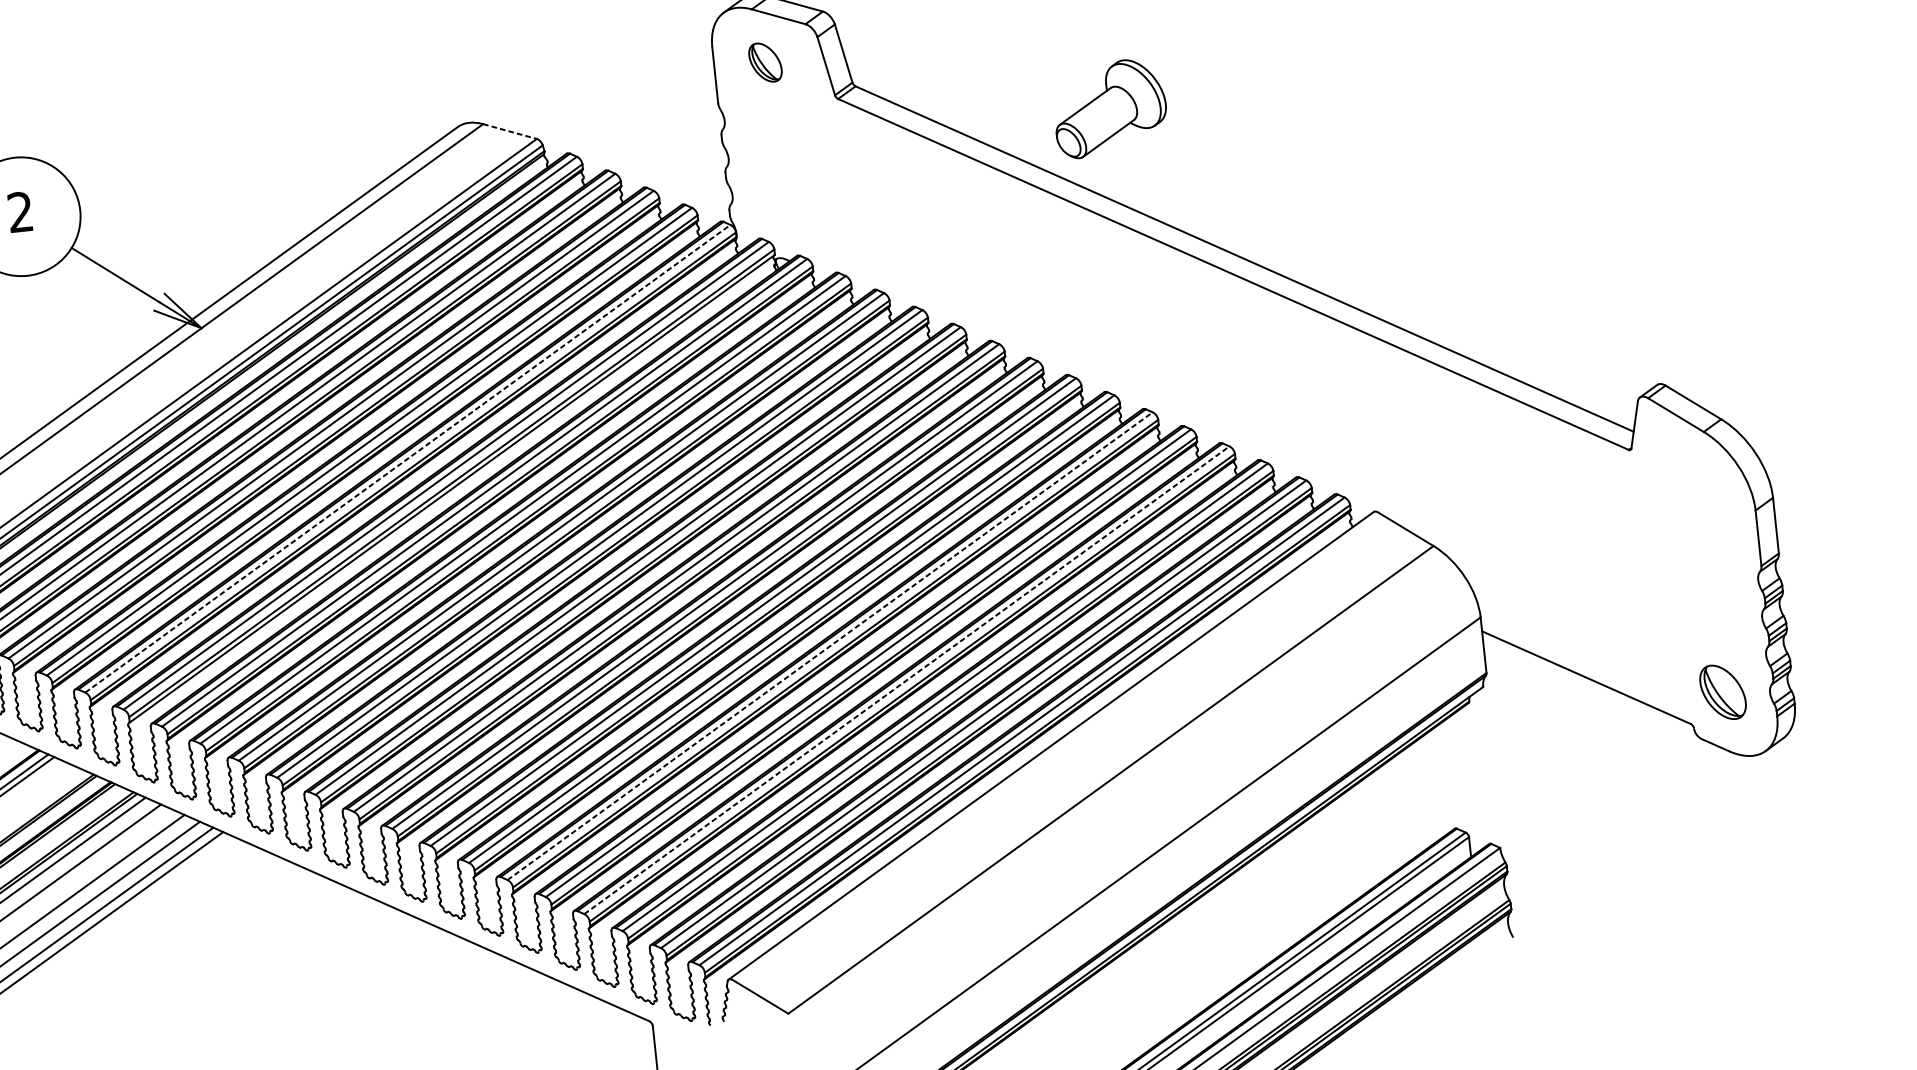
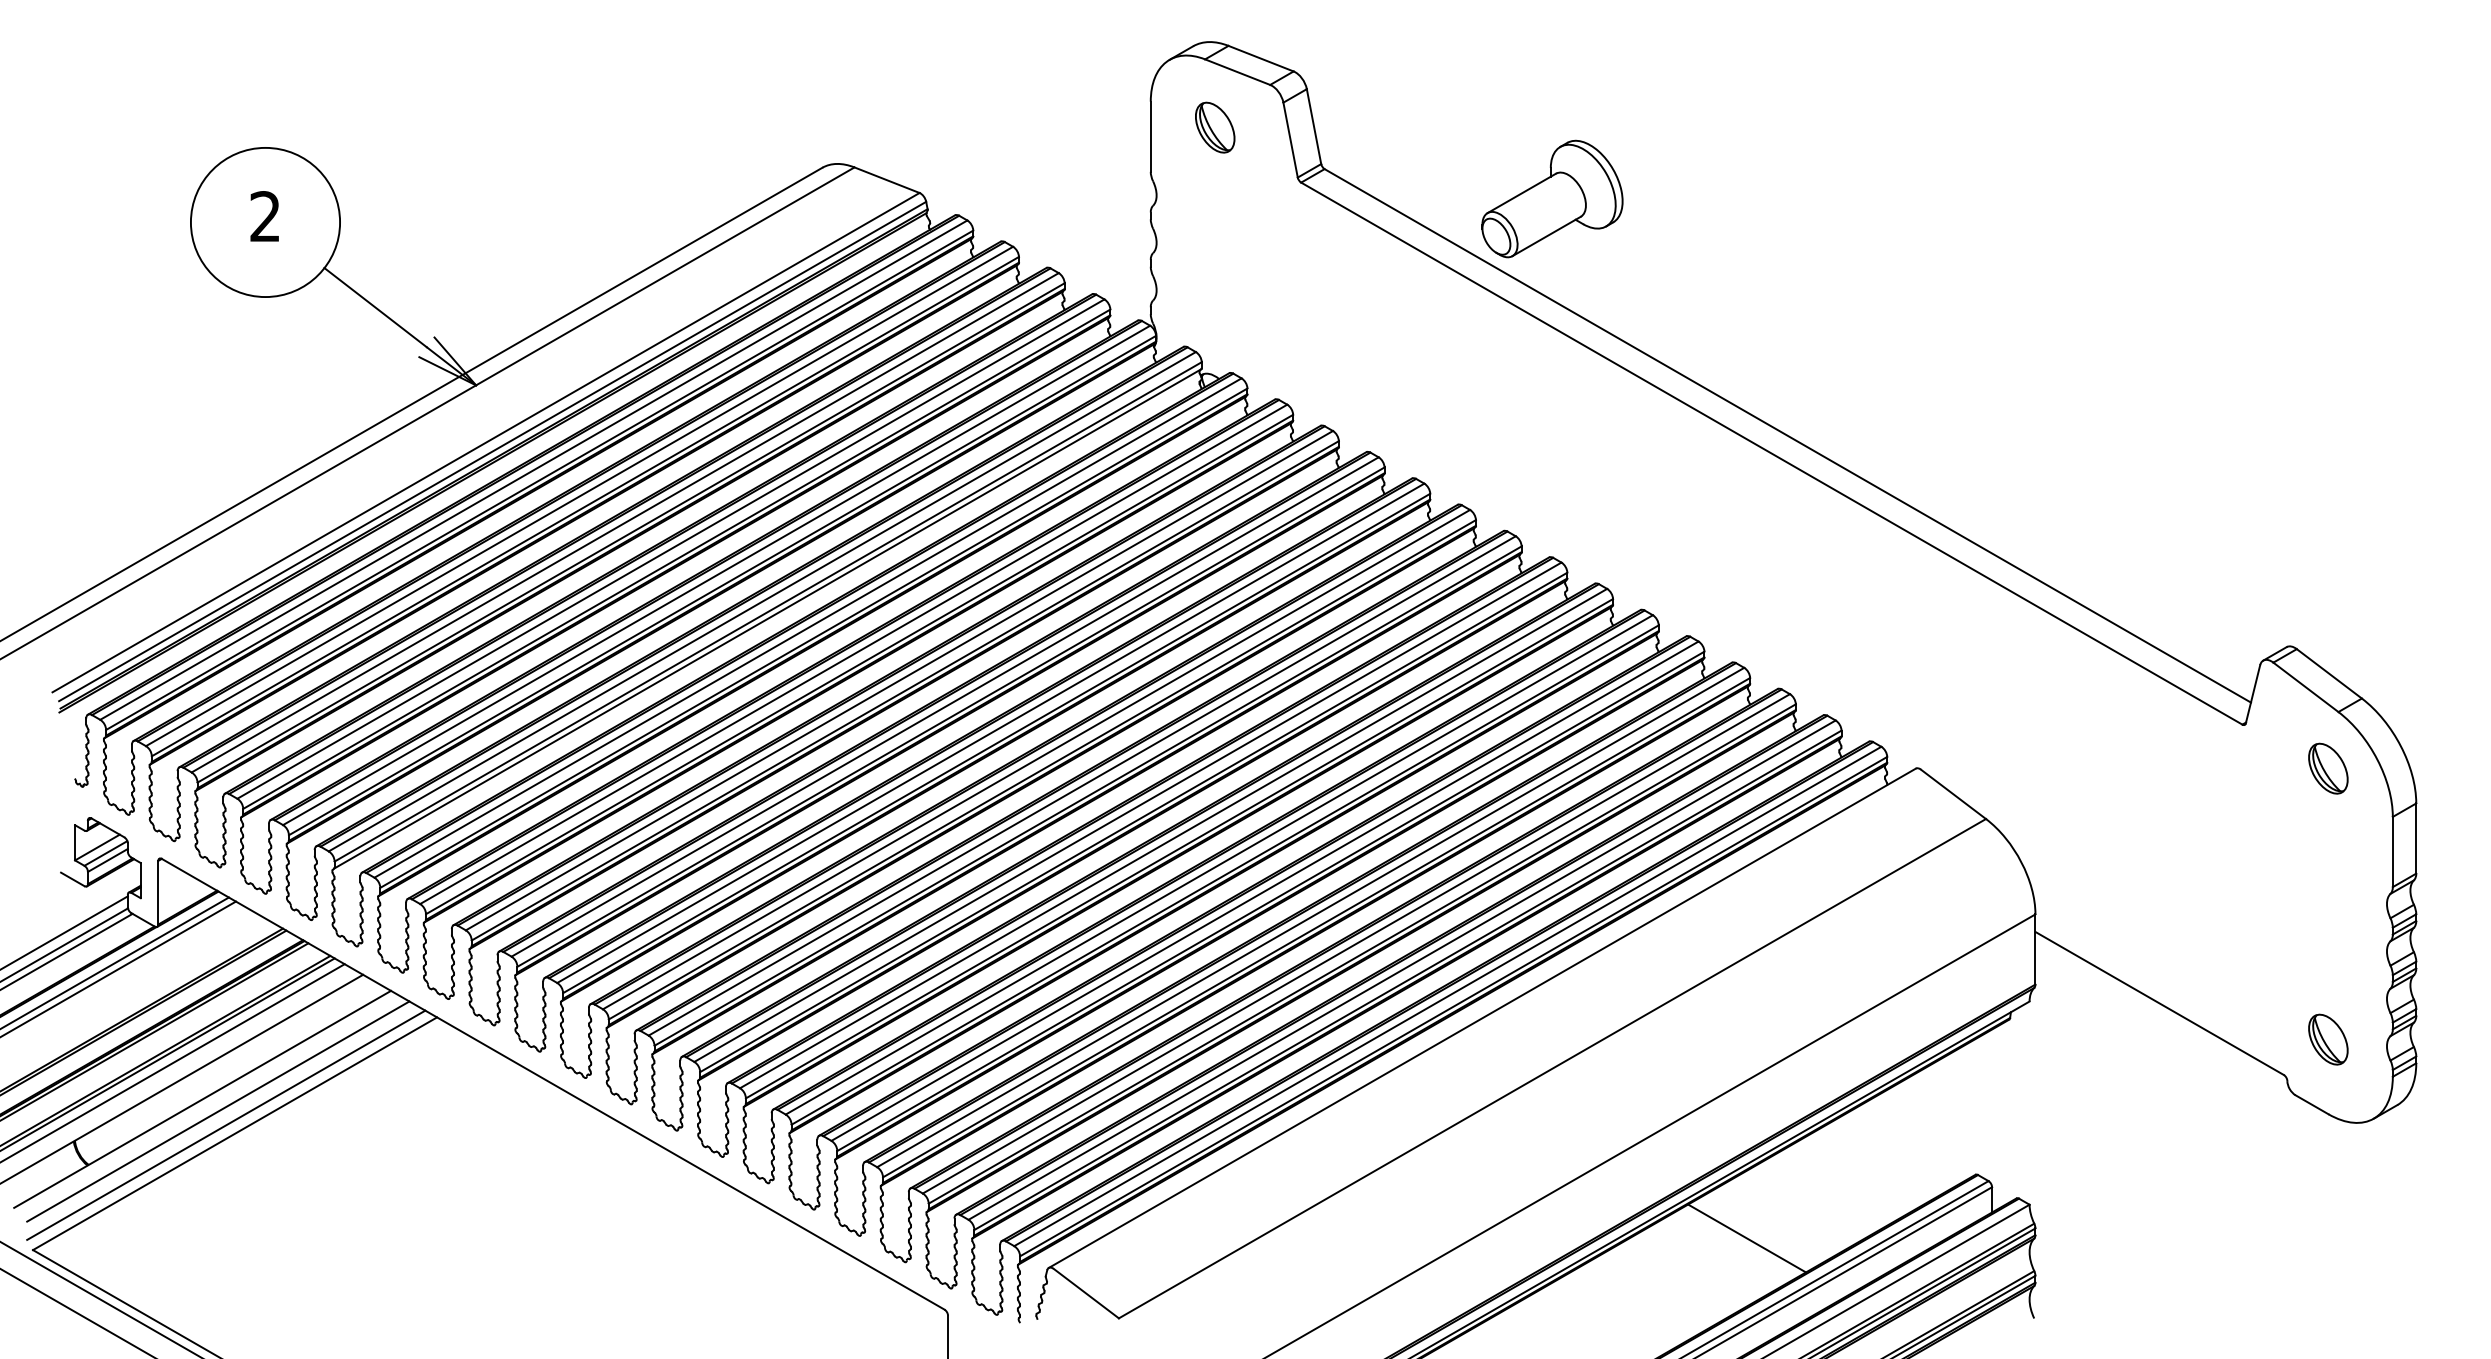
part: (1110, 107) -> (1552, 198), moved
line: (510, 131) -> (887, 180), dashed -> solid
line: (408, 458) -> (717, 575), dashed -> solid
part: (1700, 477) -> (2328, 768), added
line: (830, 645) -> (1219, 864), dashed -> solid
line: (907, 680) -> (1311, 917), dashed -> solid
part: (1723, 692) -> (2328, 1039), size x0.71
line: (1279, 898) -> (1747, 1238), added

